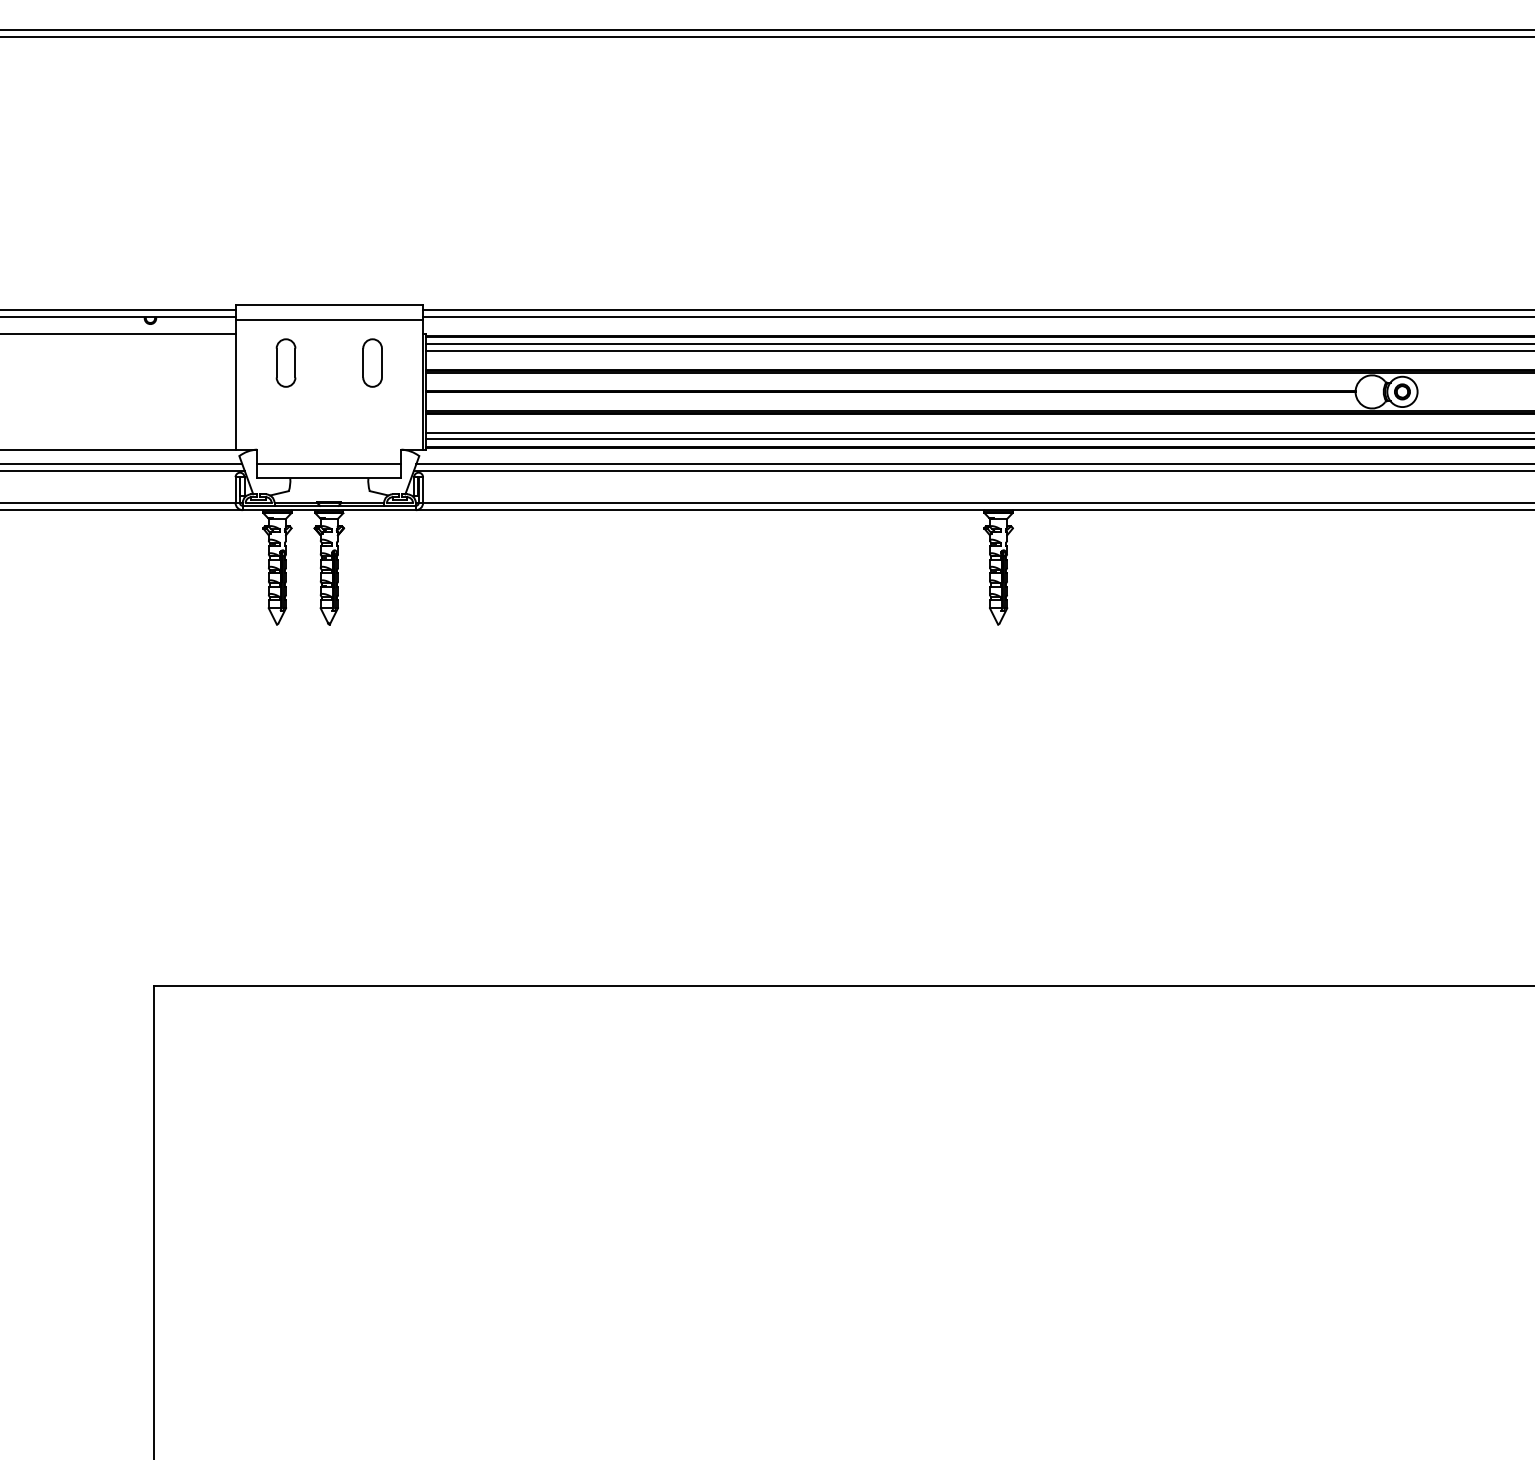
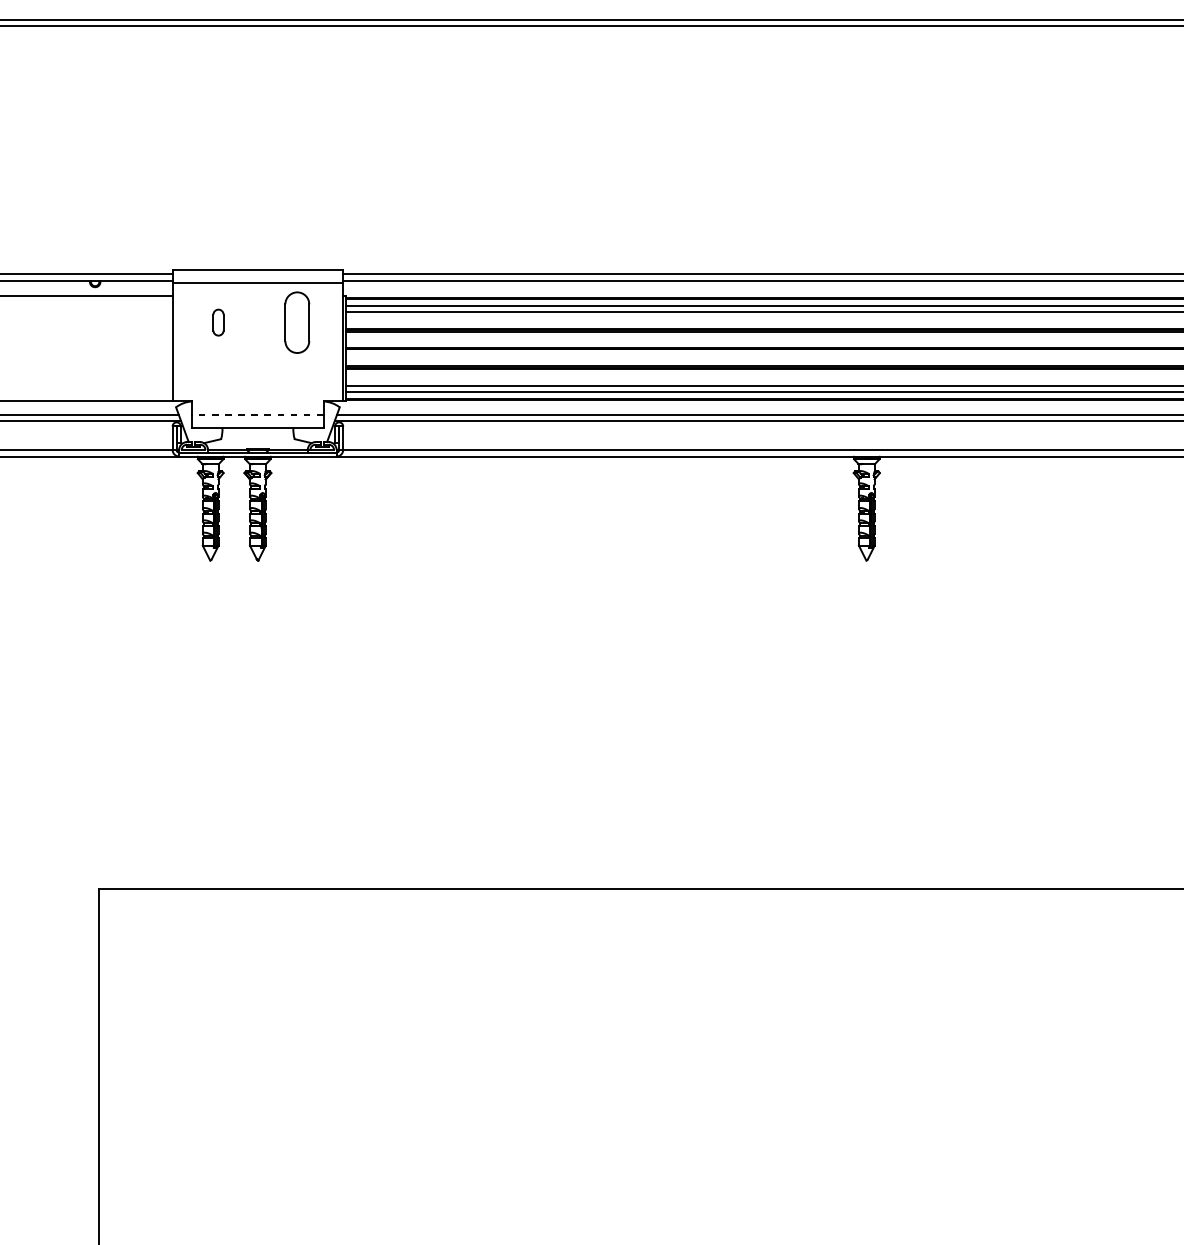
part: (285, 362) -> (218, 322), size x0.6
part: (372, 362) -> (297, 322), size x1.4
line: (328, 464) -> (257, 414), solid -> dashed

